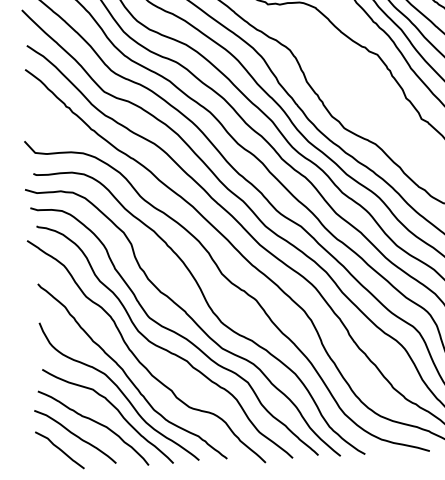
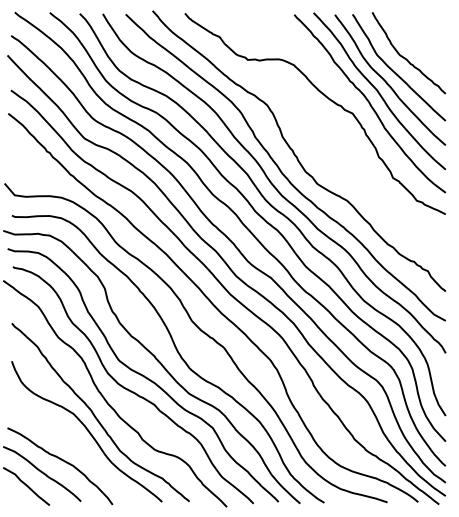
curve: (114, 408) -> (81, 447), removed

